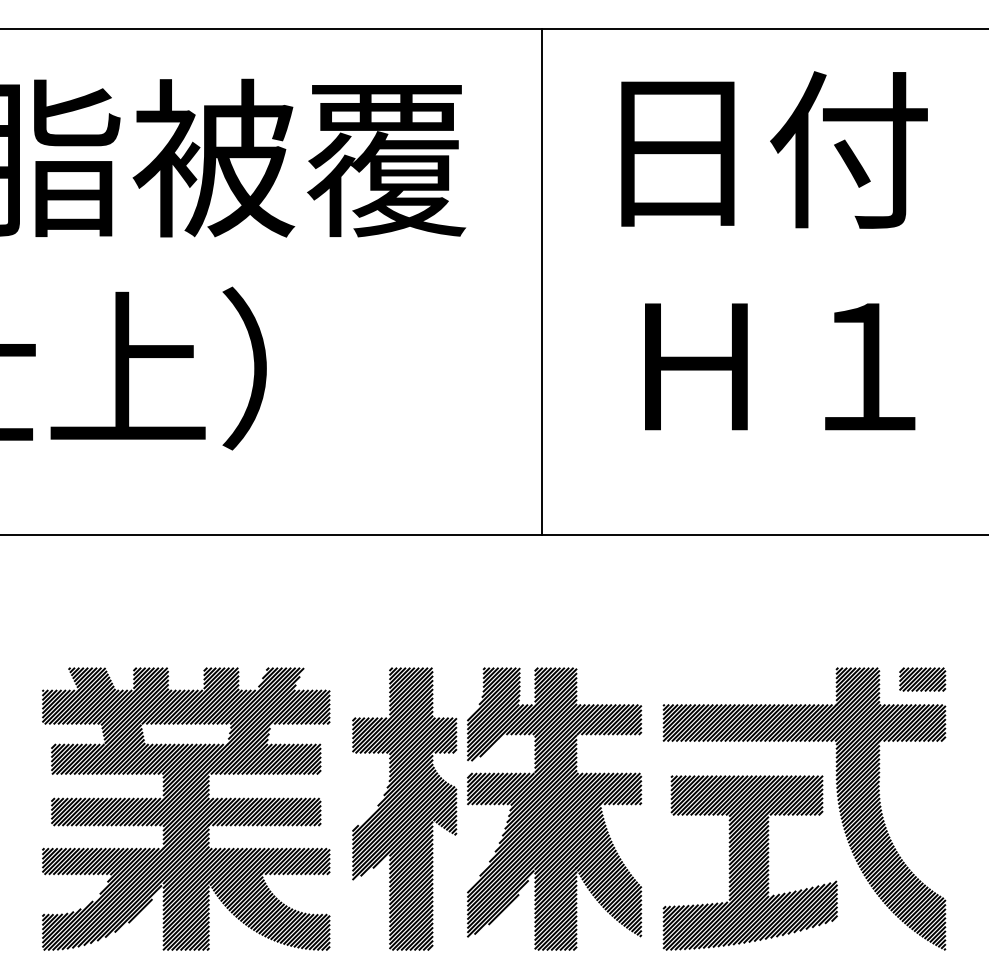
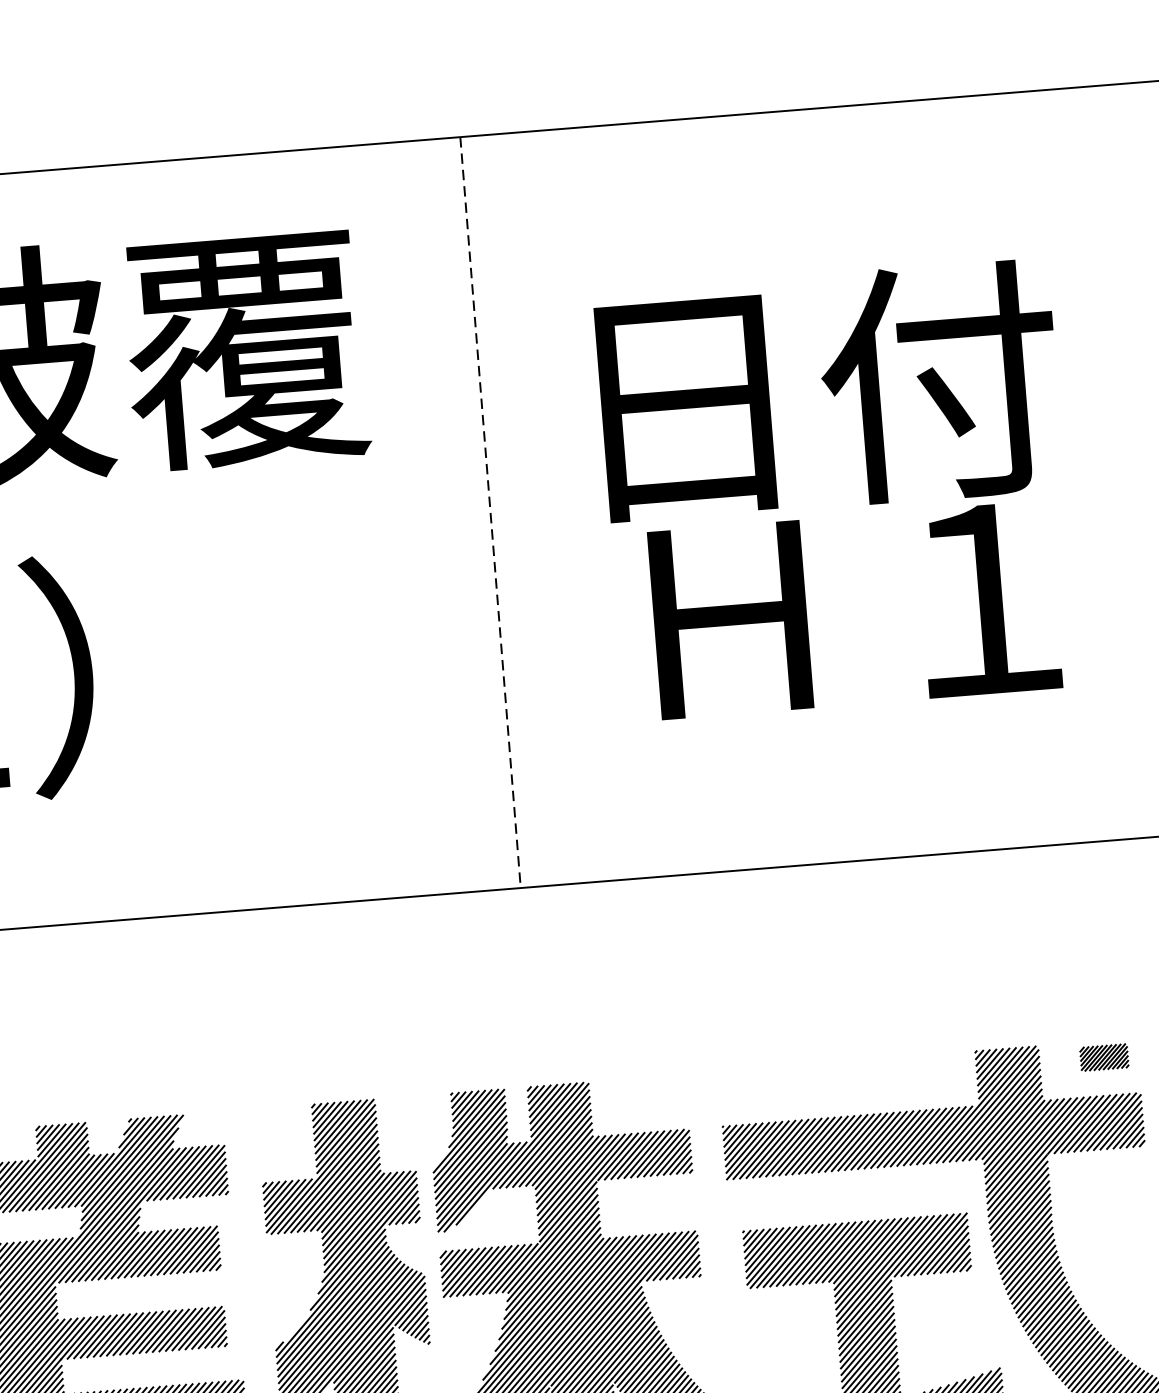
text: (774, 149) -> (828, 390), moved
line: (541, 281) -> (490, 511), solid -> dashed
part: (922, 679) -> (1103, 1057), size x0.7

